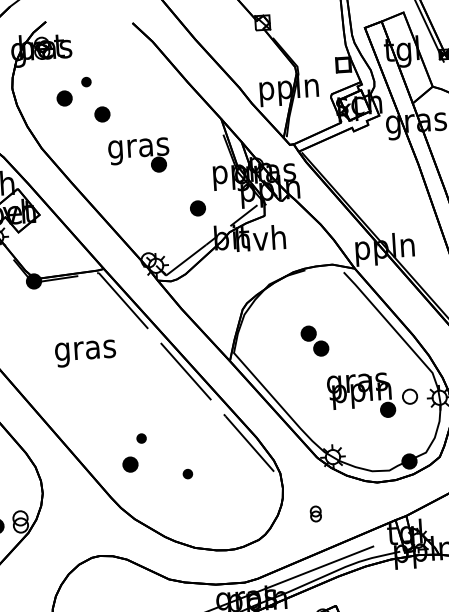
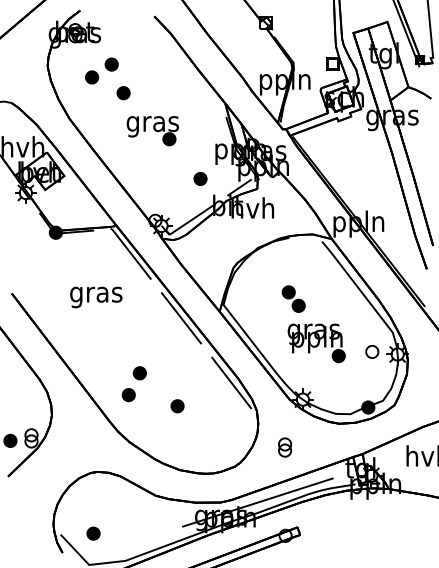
part: (86, 82) -> (111, 64), size x1.67
part: (361, 396) -> (316, 343), moved
part: (141, 438) -> (139, 373), size x1.67
part: (187, 474) -> (177, 406), size x1.67
part: (316, 513) -> (285, 447), size x1.43

